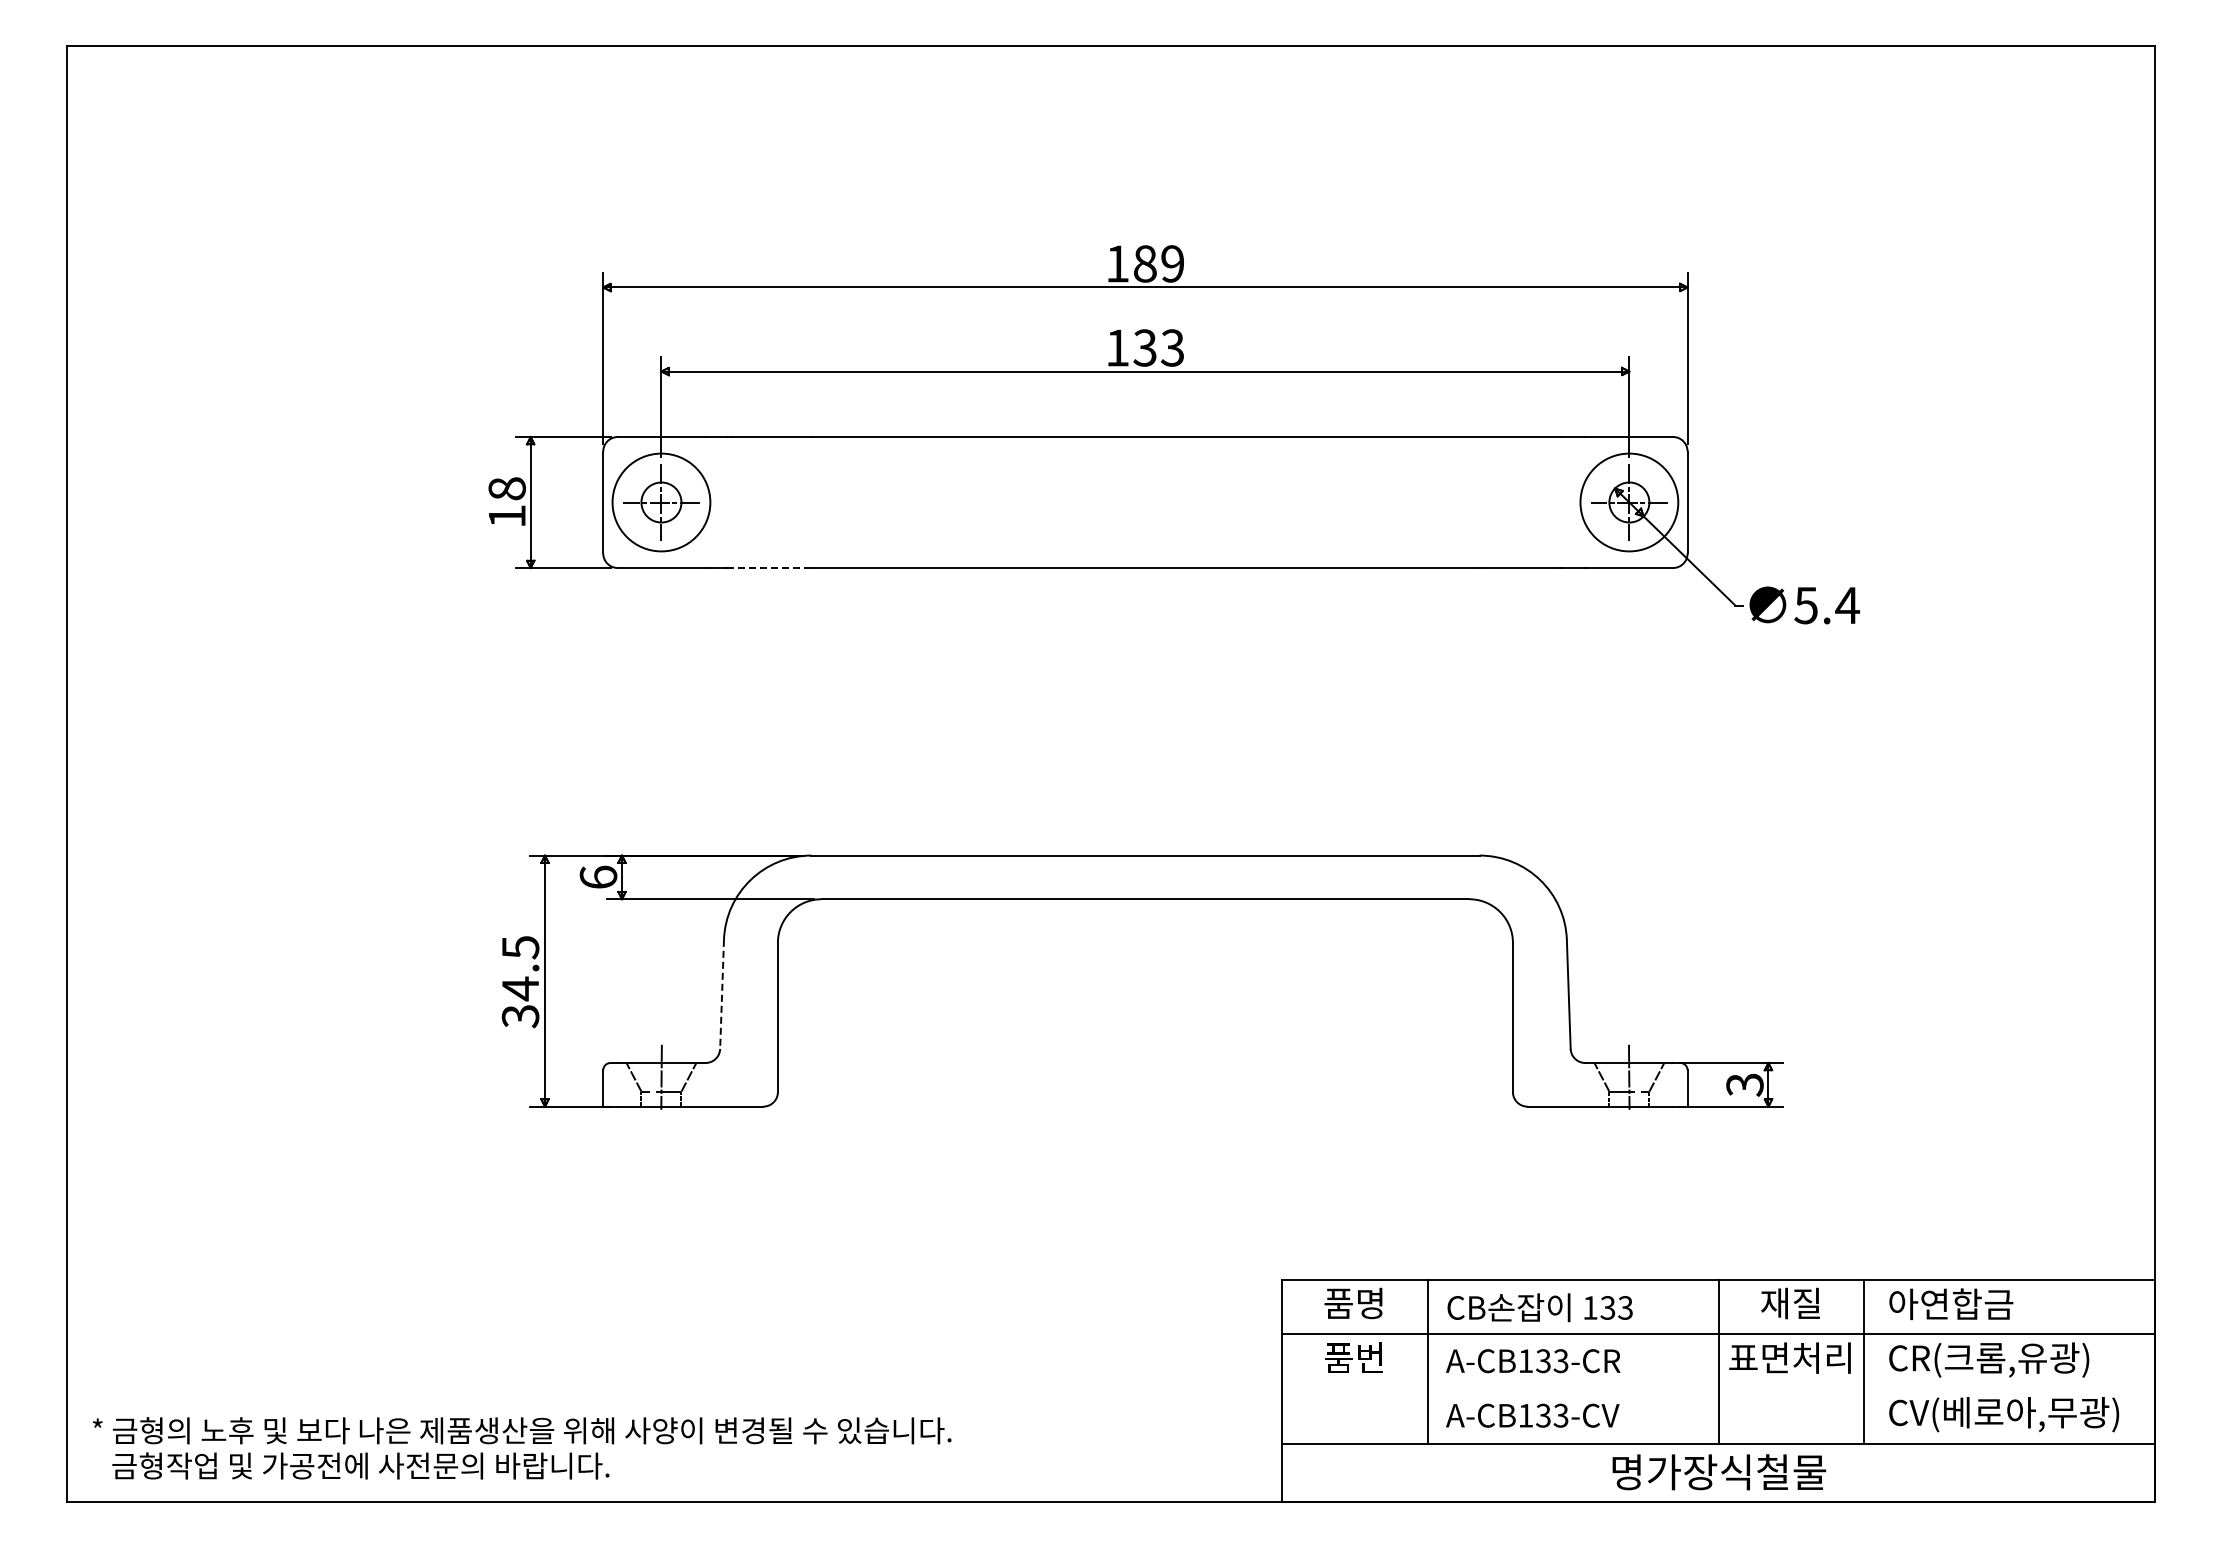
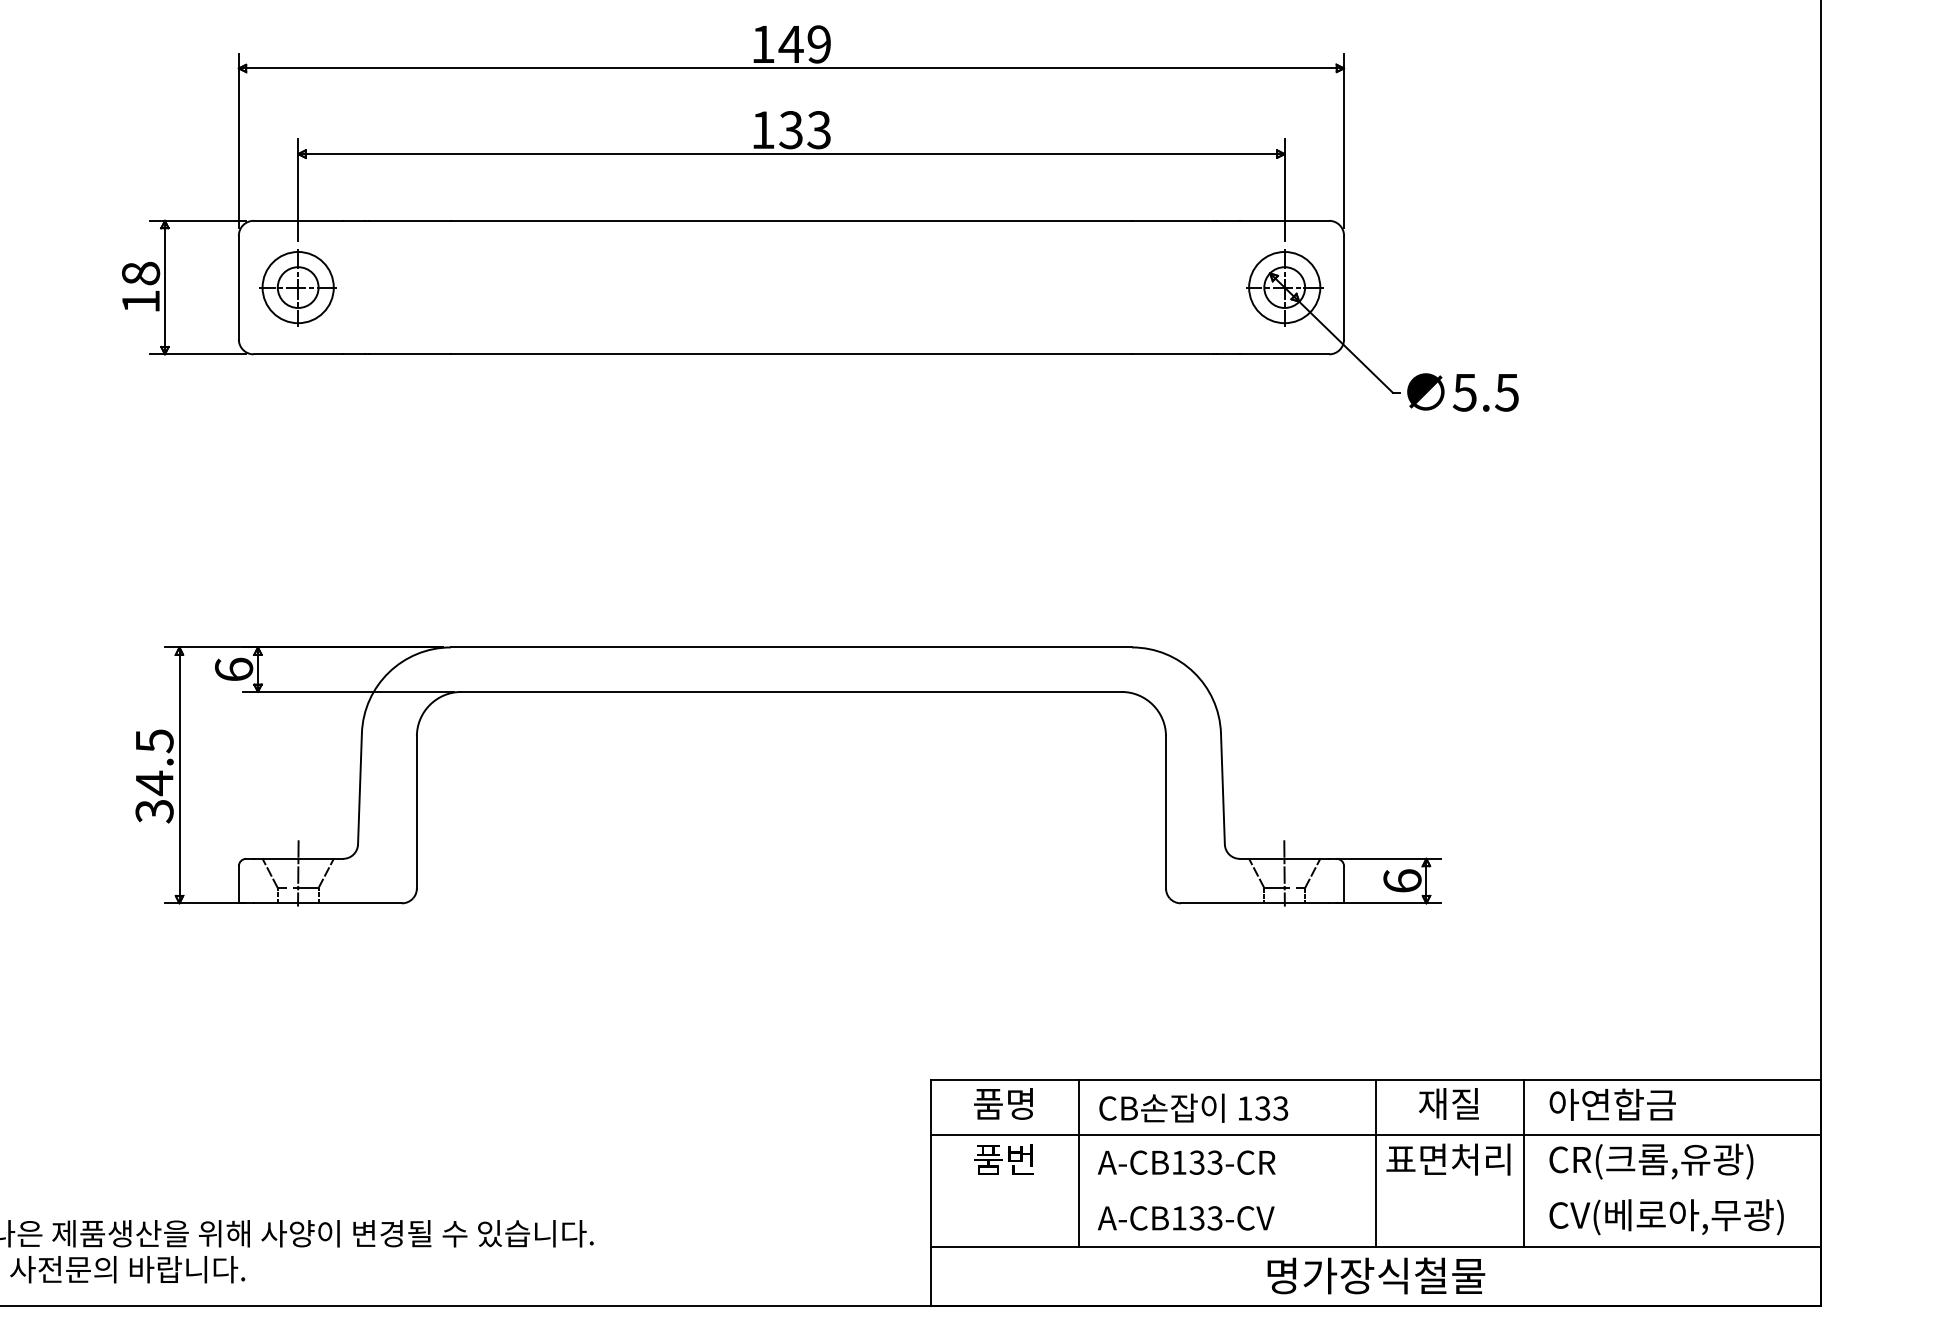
text: (1144, 263) -> (790, 43), 189 -> 149
circle: (661, 502) -> (298, 287), size x0.71
circle: (1629, 502) -> (1284, 287), size x0.71
line: (770, 568) -> (409, 354), dashed -> solid
text: (1847, 605) -> (1507, 392), 5.4 -> 5.5
line: (722, 994) -> (360, 789), dashed -> solid
text: (1744, 1084) -> (1402, 880), 3 -> 6

